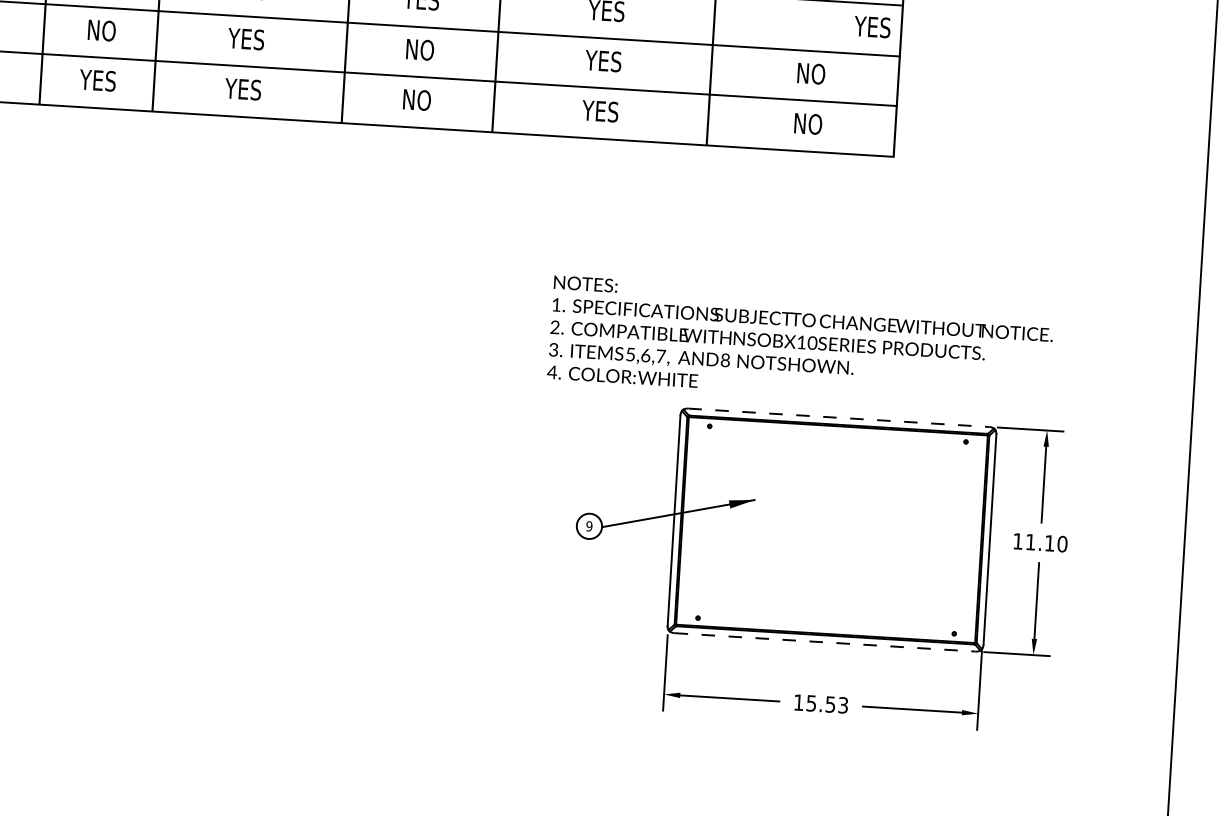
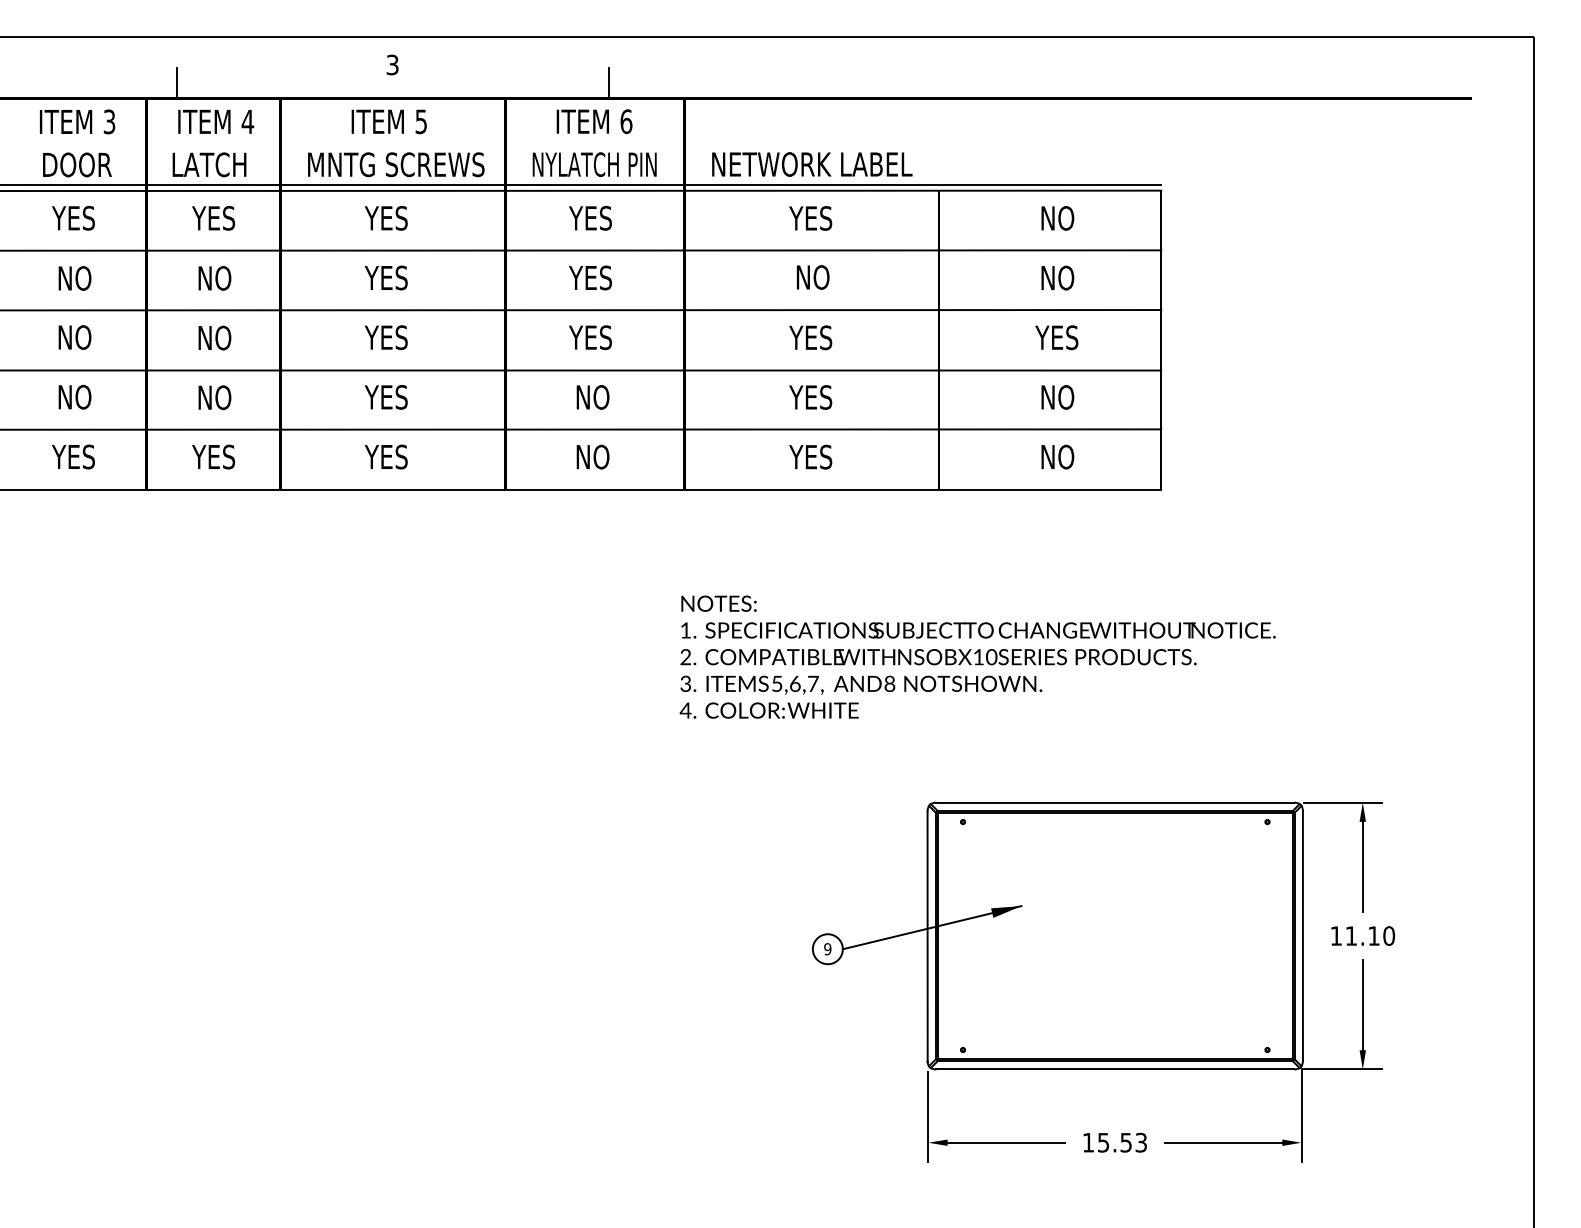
text: (872, 26) -> (1056, 337), moved
text: (800, 341) -> (977, 656), moved
line: (839, 417) -> (1115, 802), dashed -> solid
line: (825, 642) -> (1115, 1069), dashed -> solid

